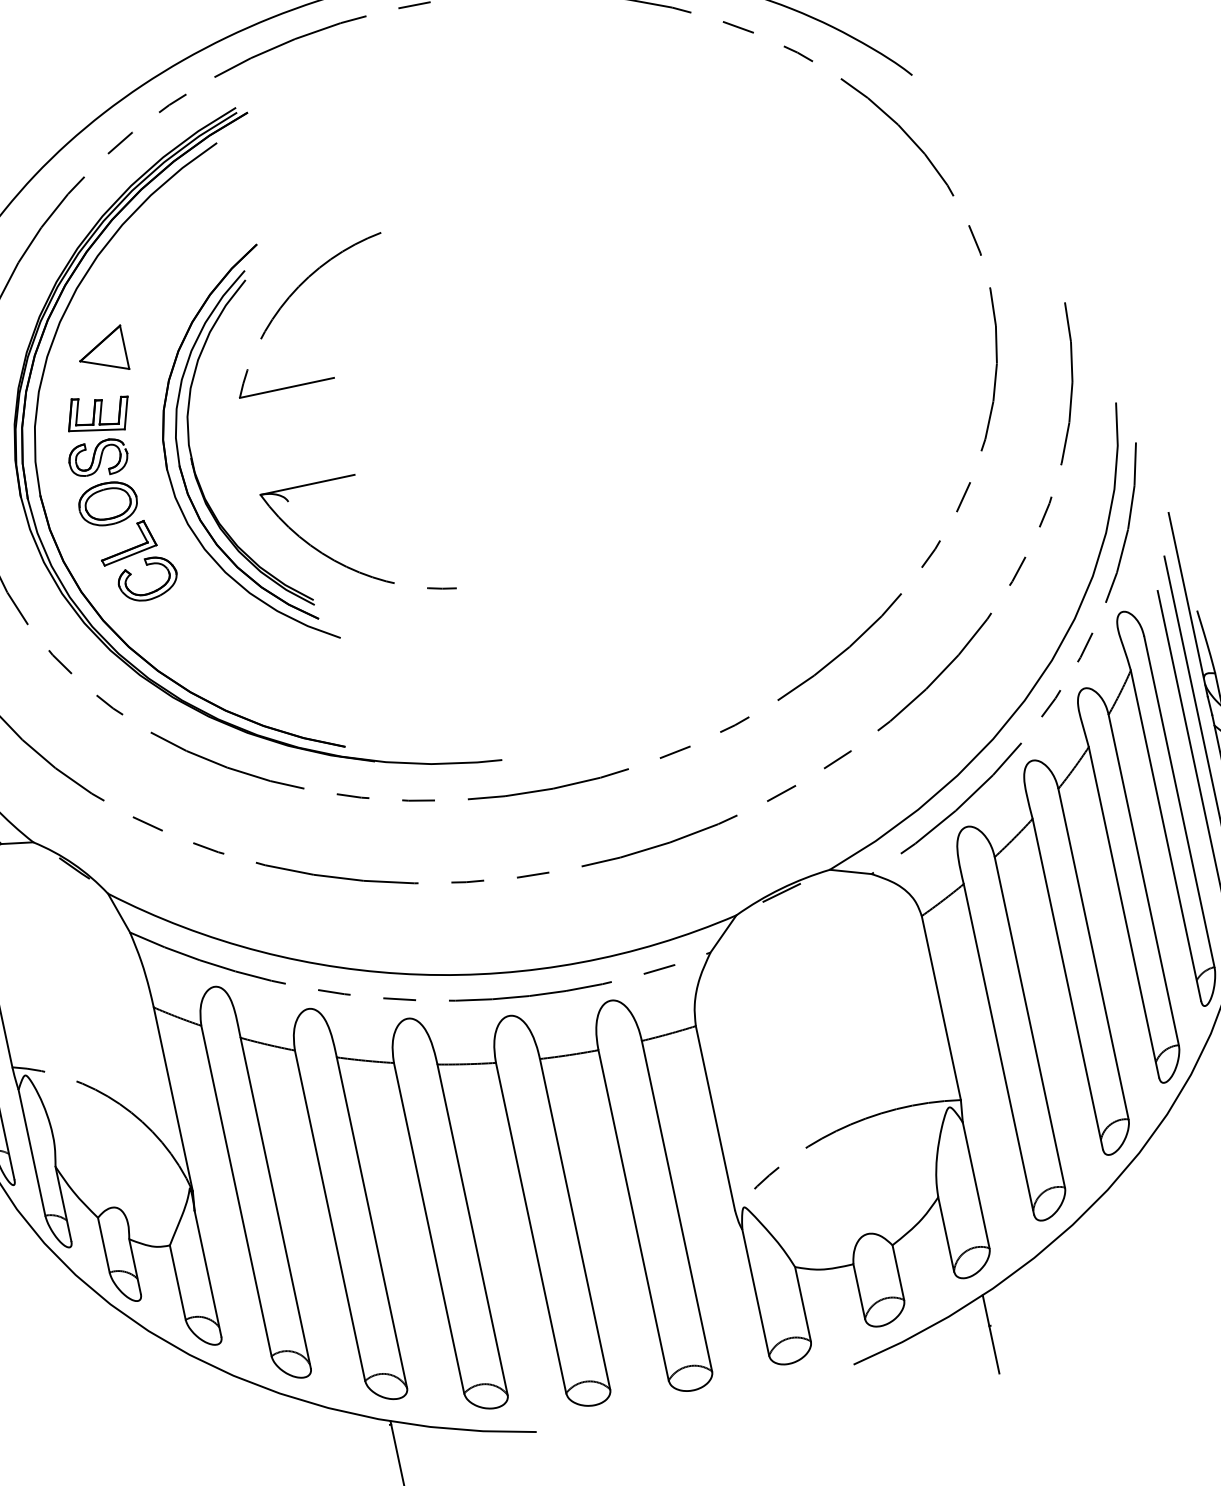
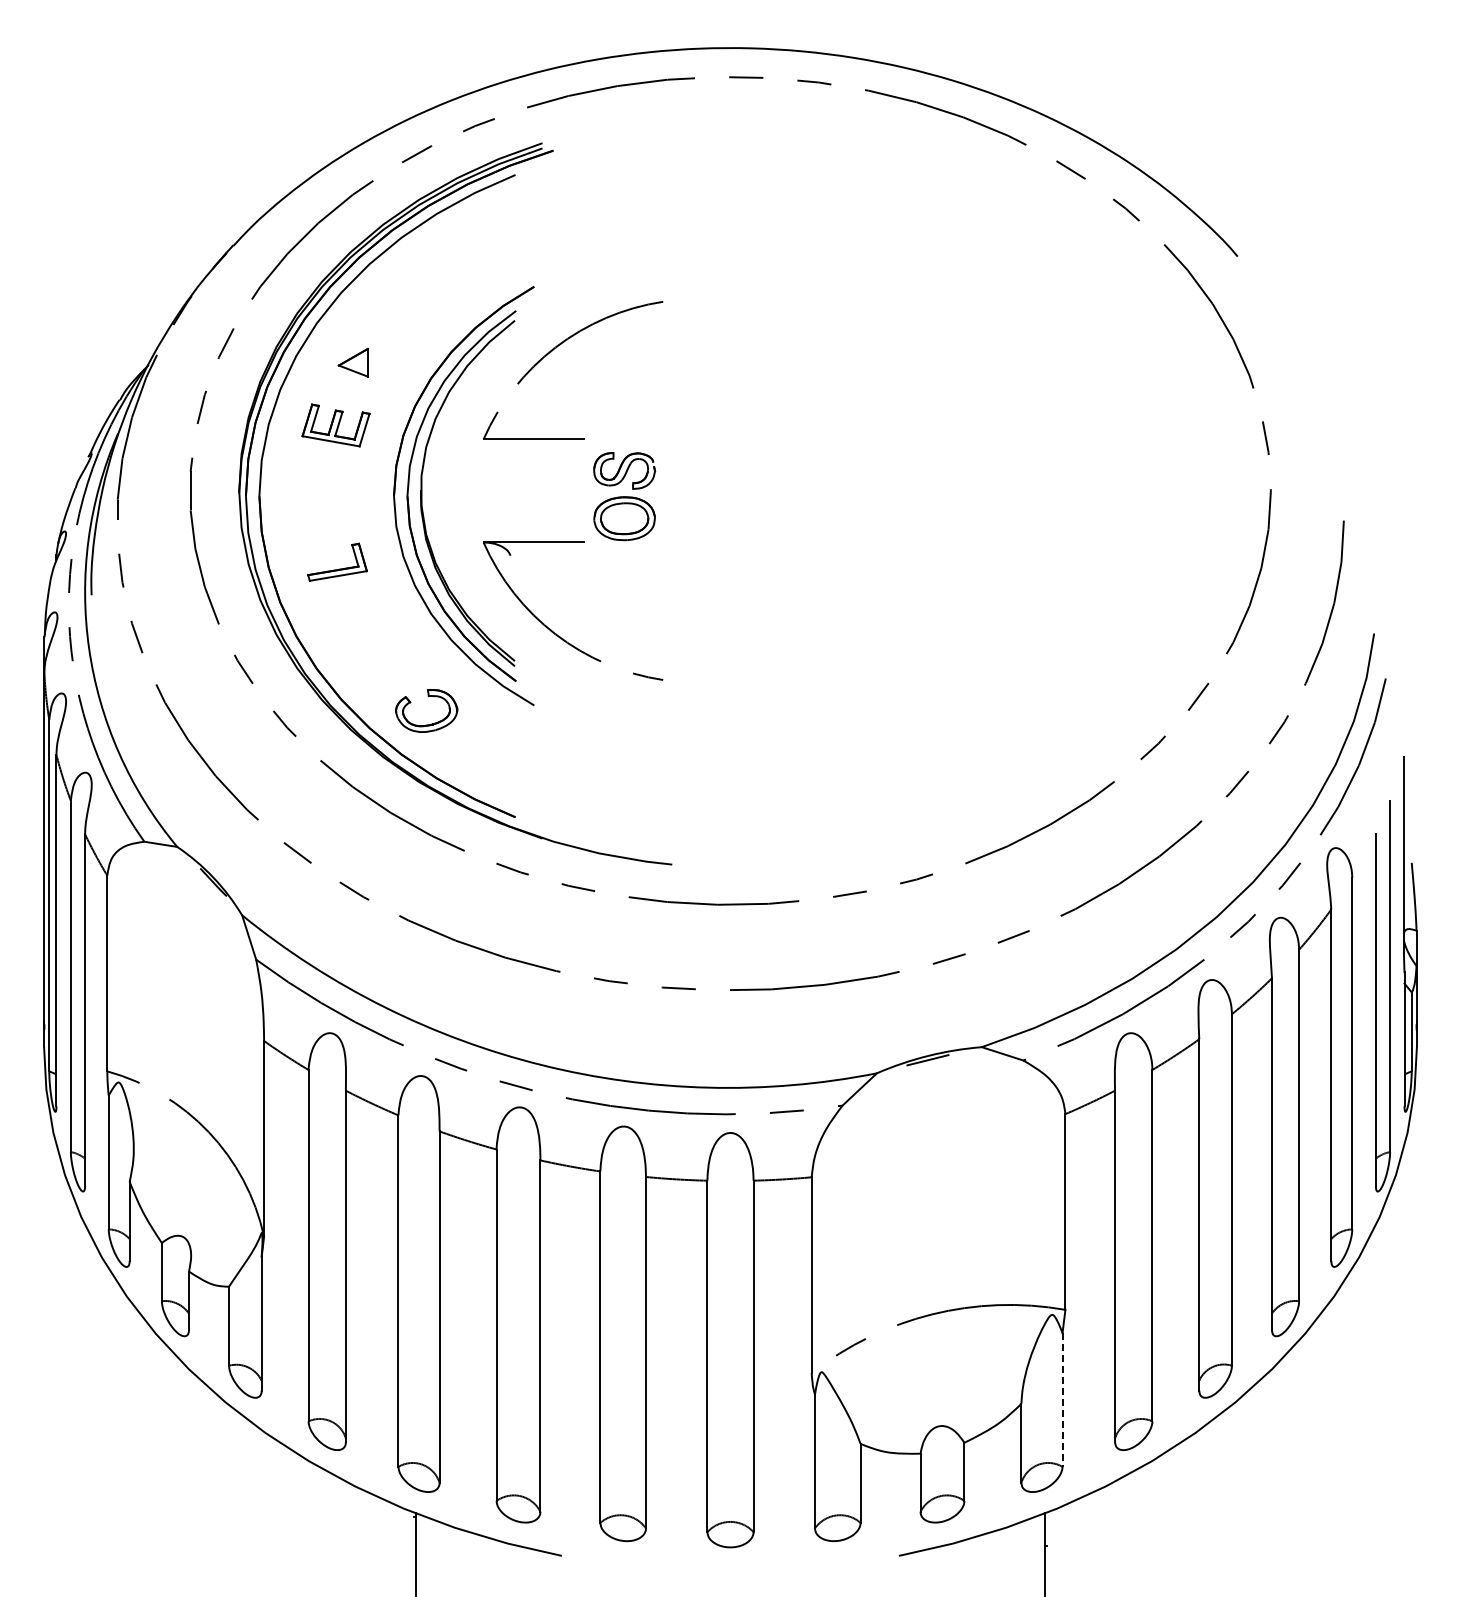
part: (102, 351) -> (353, 362), size x0.6
part: (103, 483) -> (624, 496), moved
part: (154, 590) -> (431, 723), moved
line: (976, 1184) -> (1062, 1399), solid -> dashed

